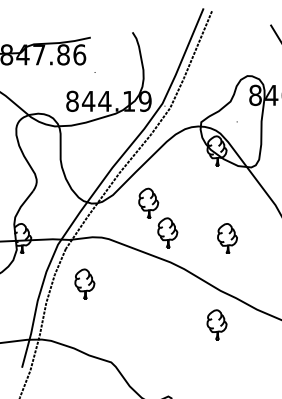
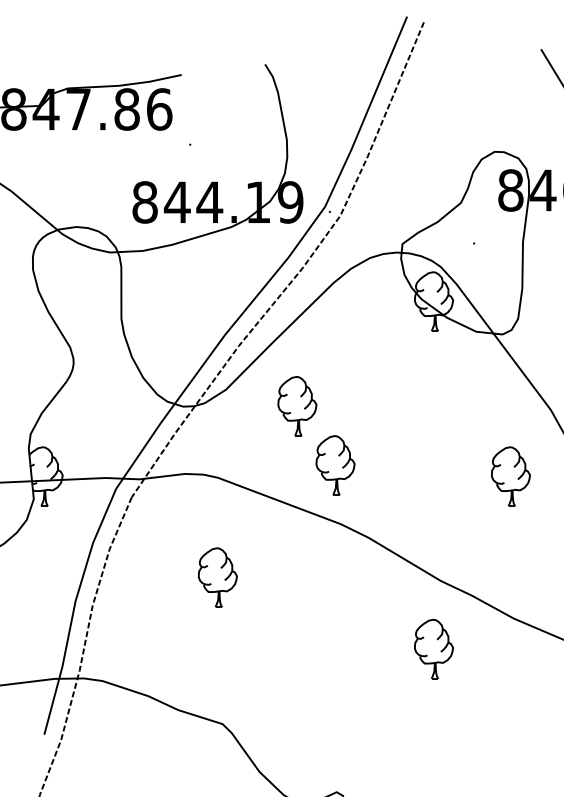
part: (227, 238) -> (510, 476), moved
part: (84, 283) -> (217, 576), moved

